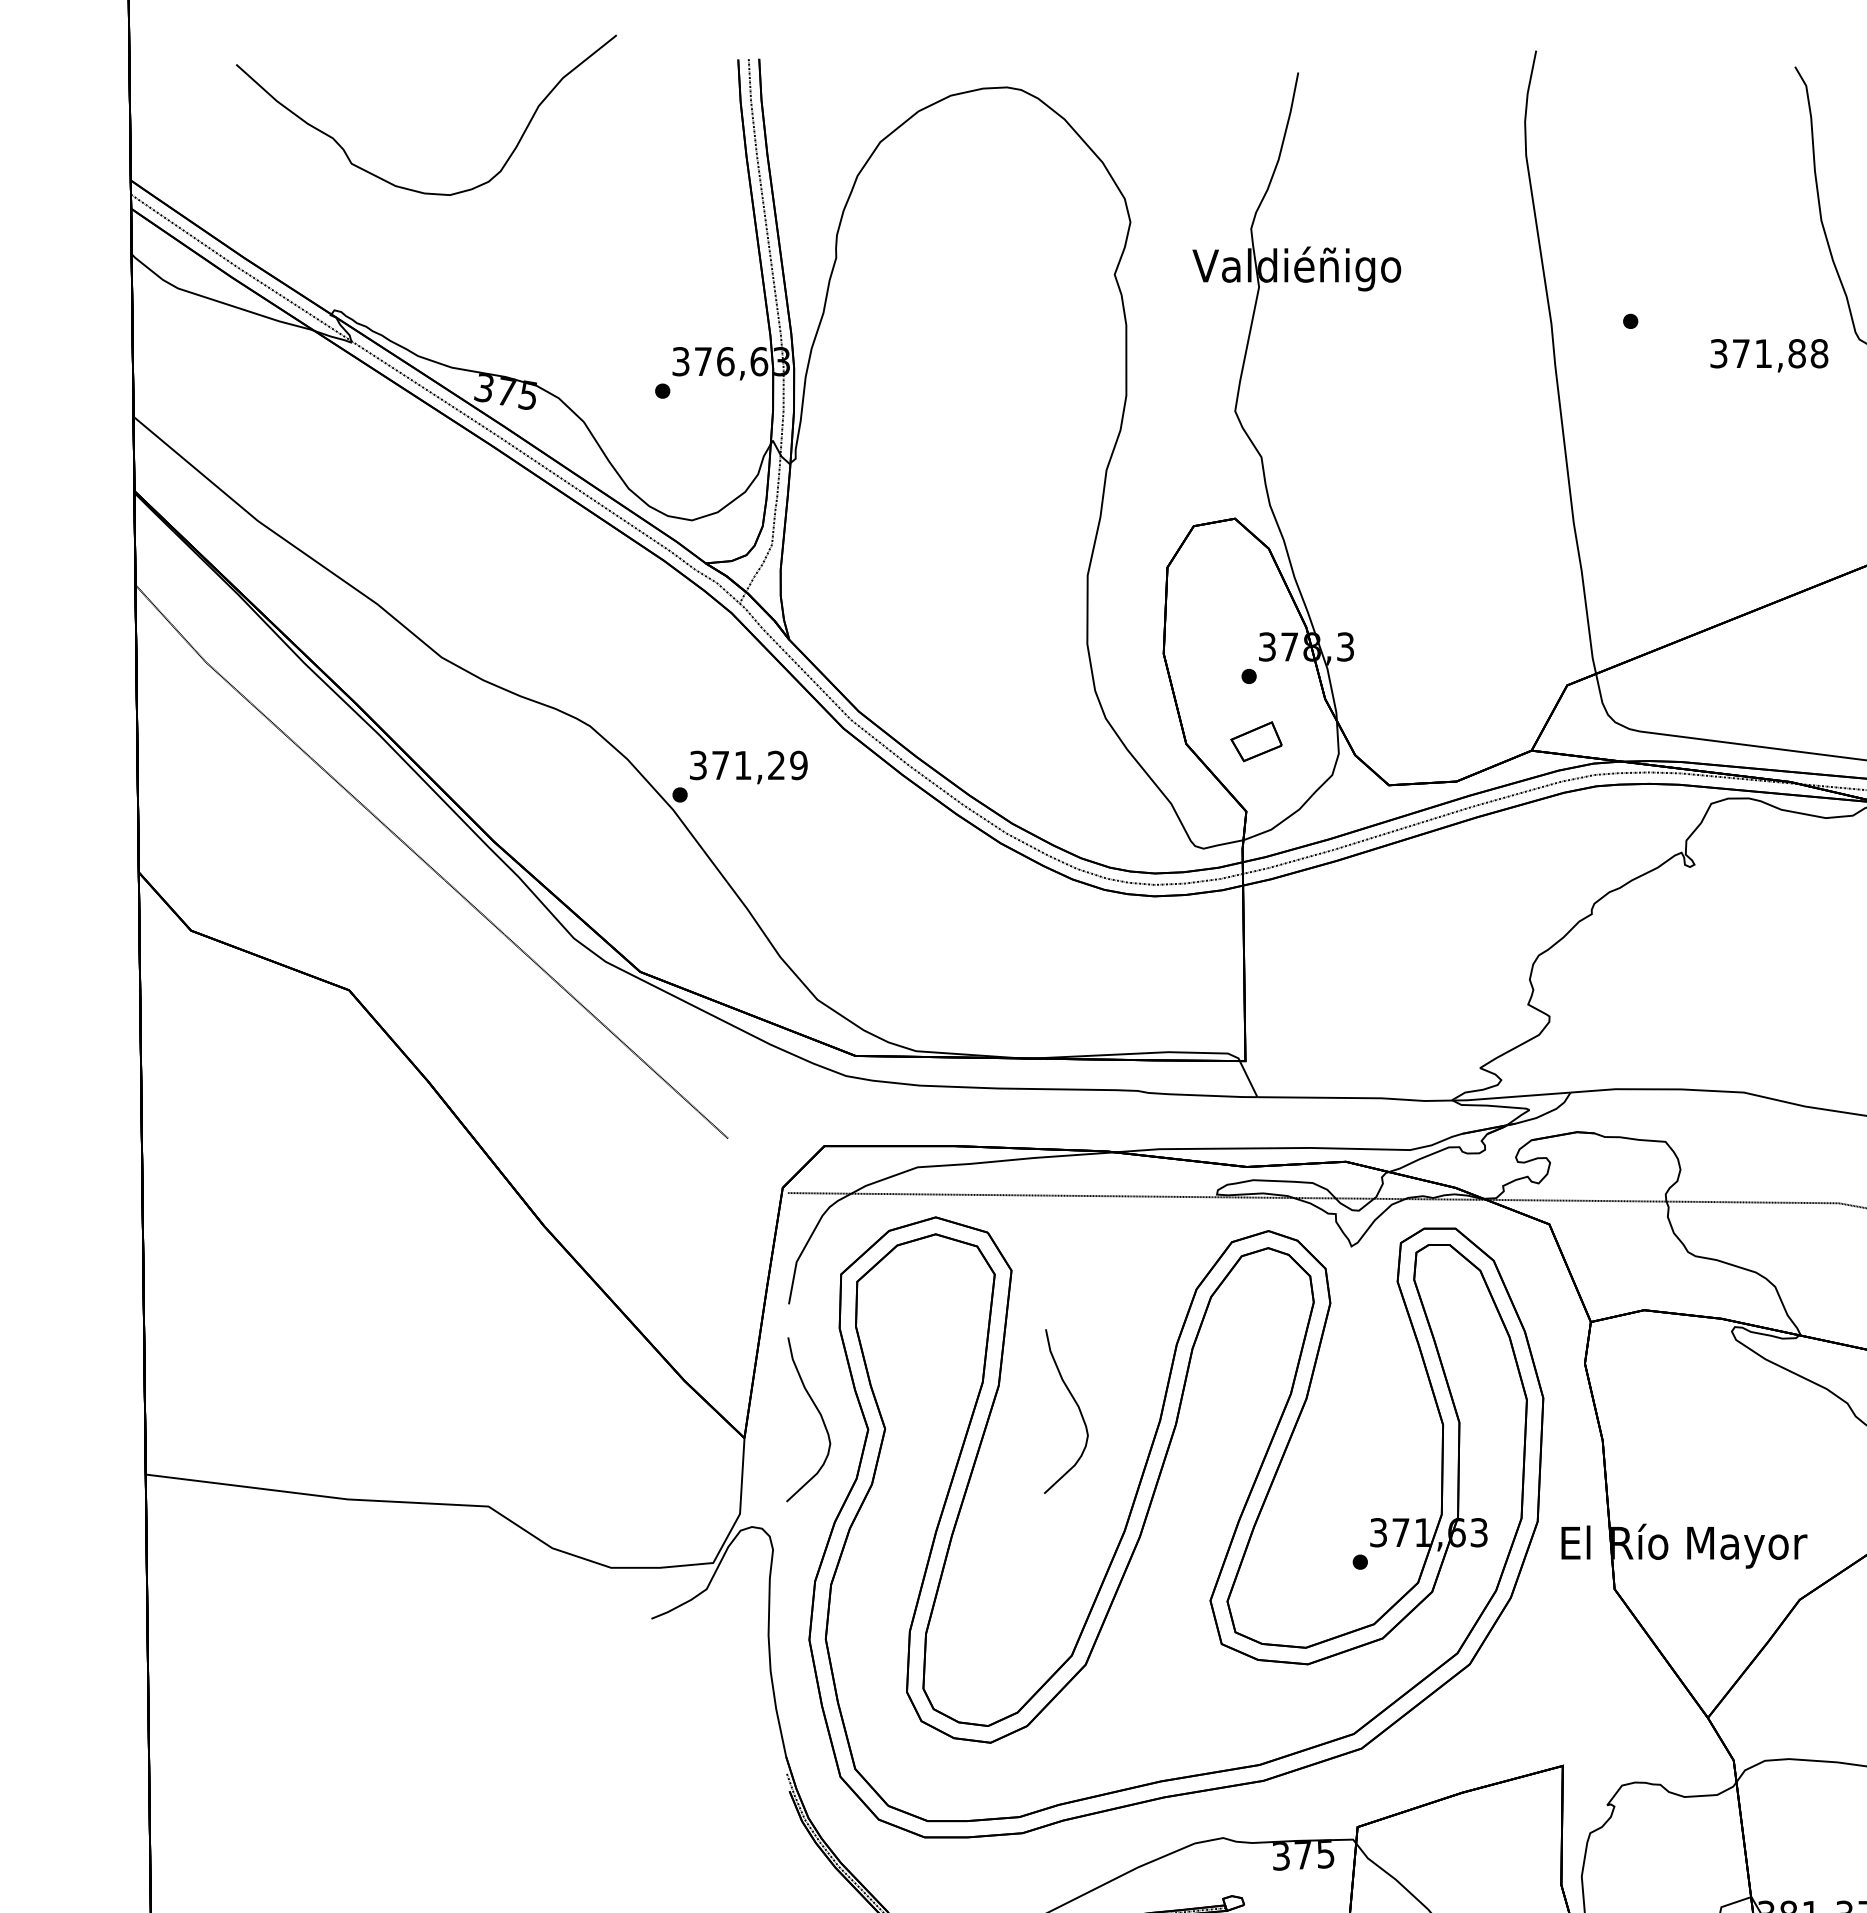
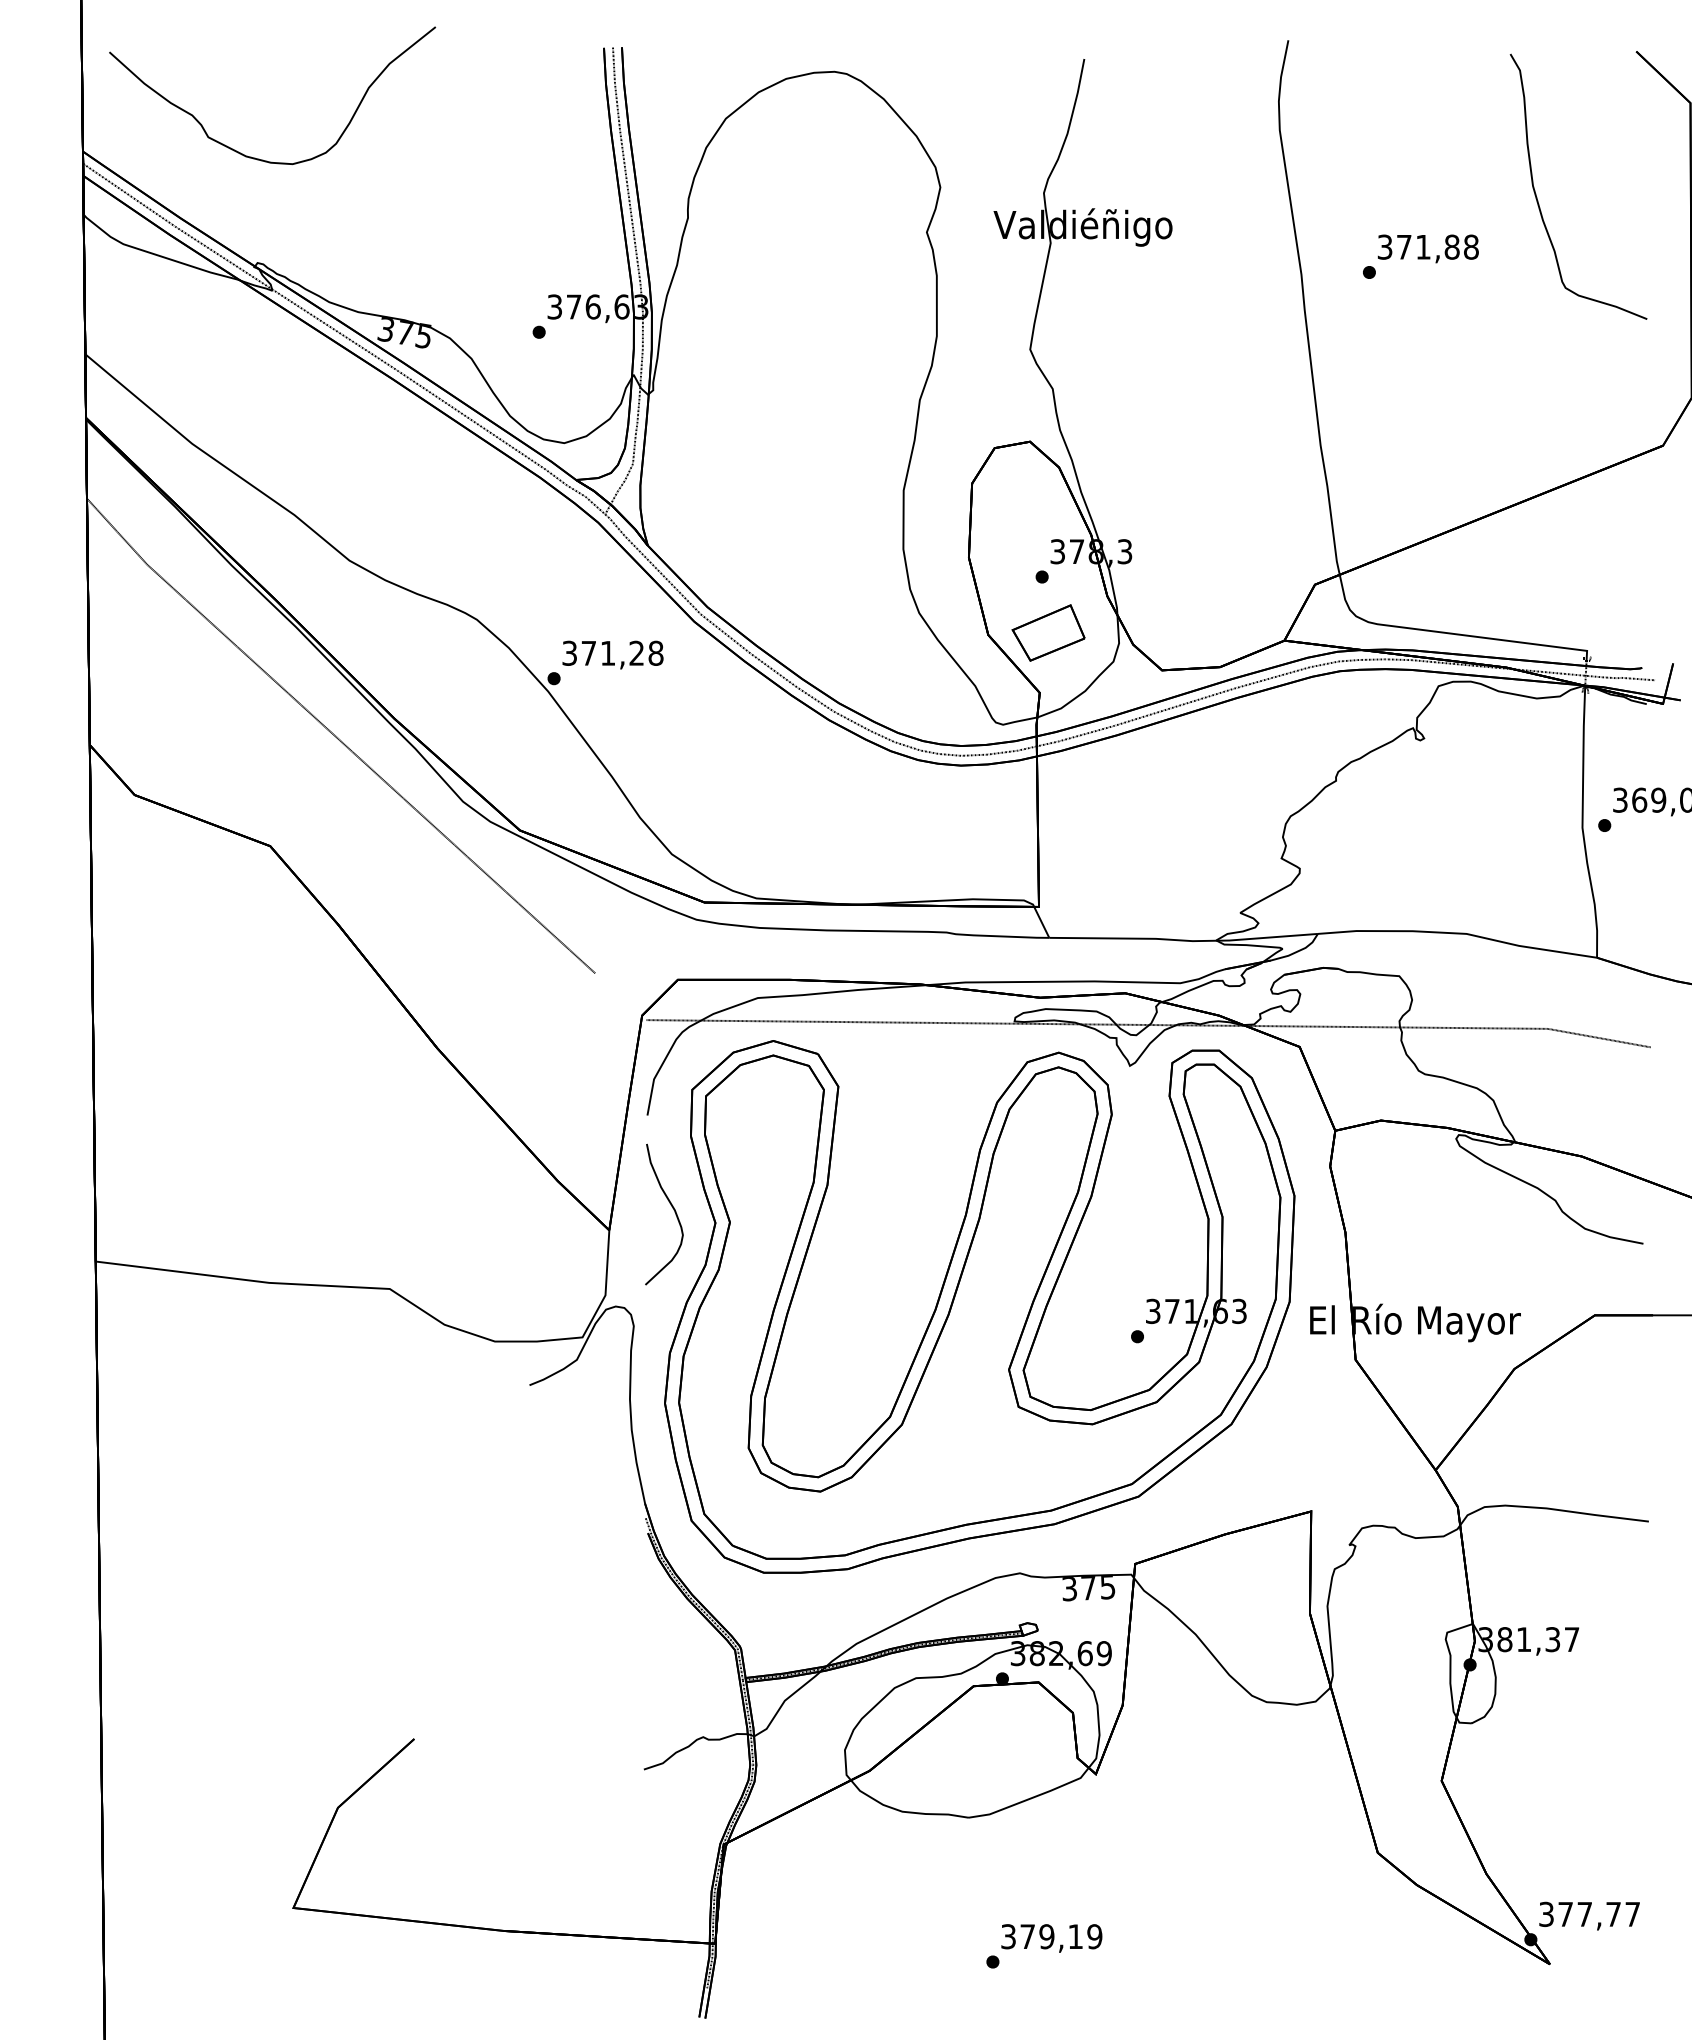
part: (406, 187) -> (255, 157), moved
text: (1768, 355) -> (1427, 248), moved
part: (1256, 741) -> (1048, 632), size x1.67
text: (798, 764) -> (655, 652), 371,29 -> 371,28
curve: (1076, 1406) -> (894, 1203), removed

